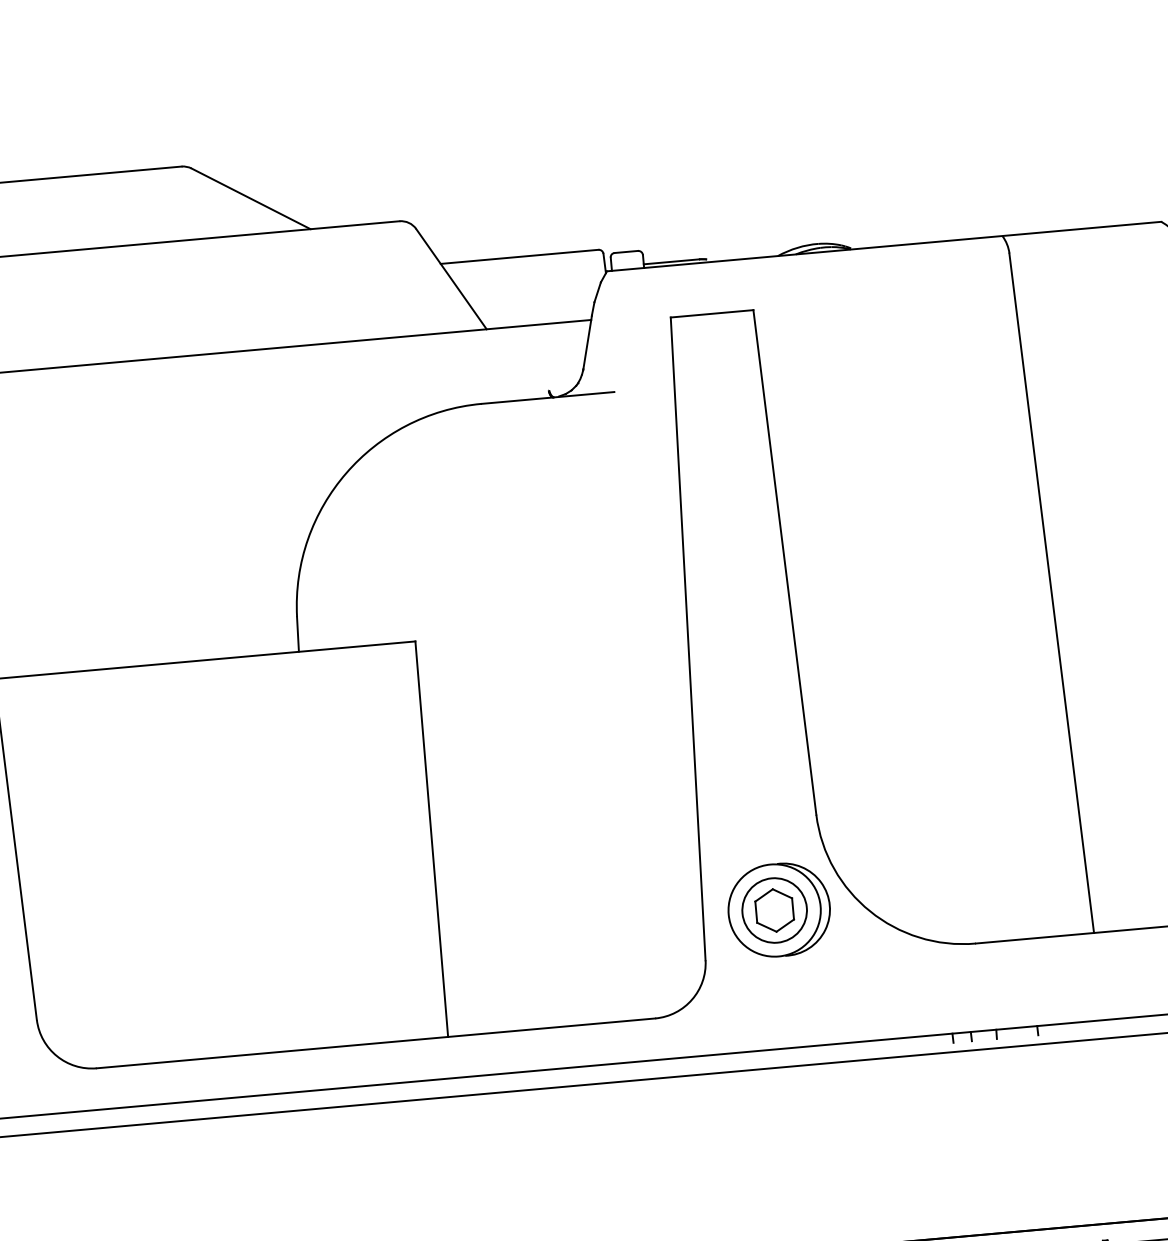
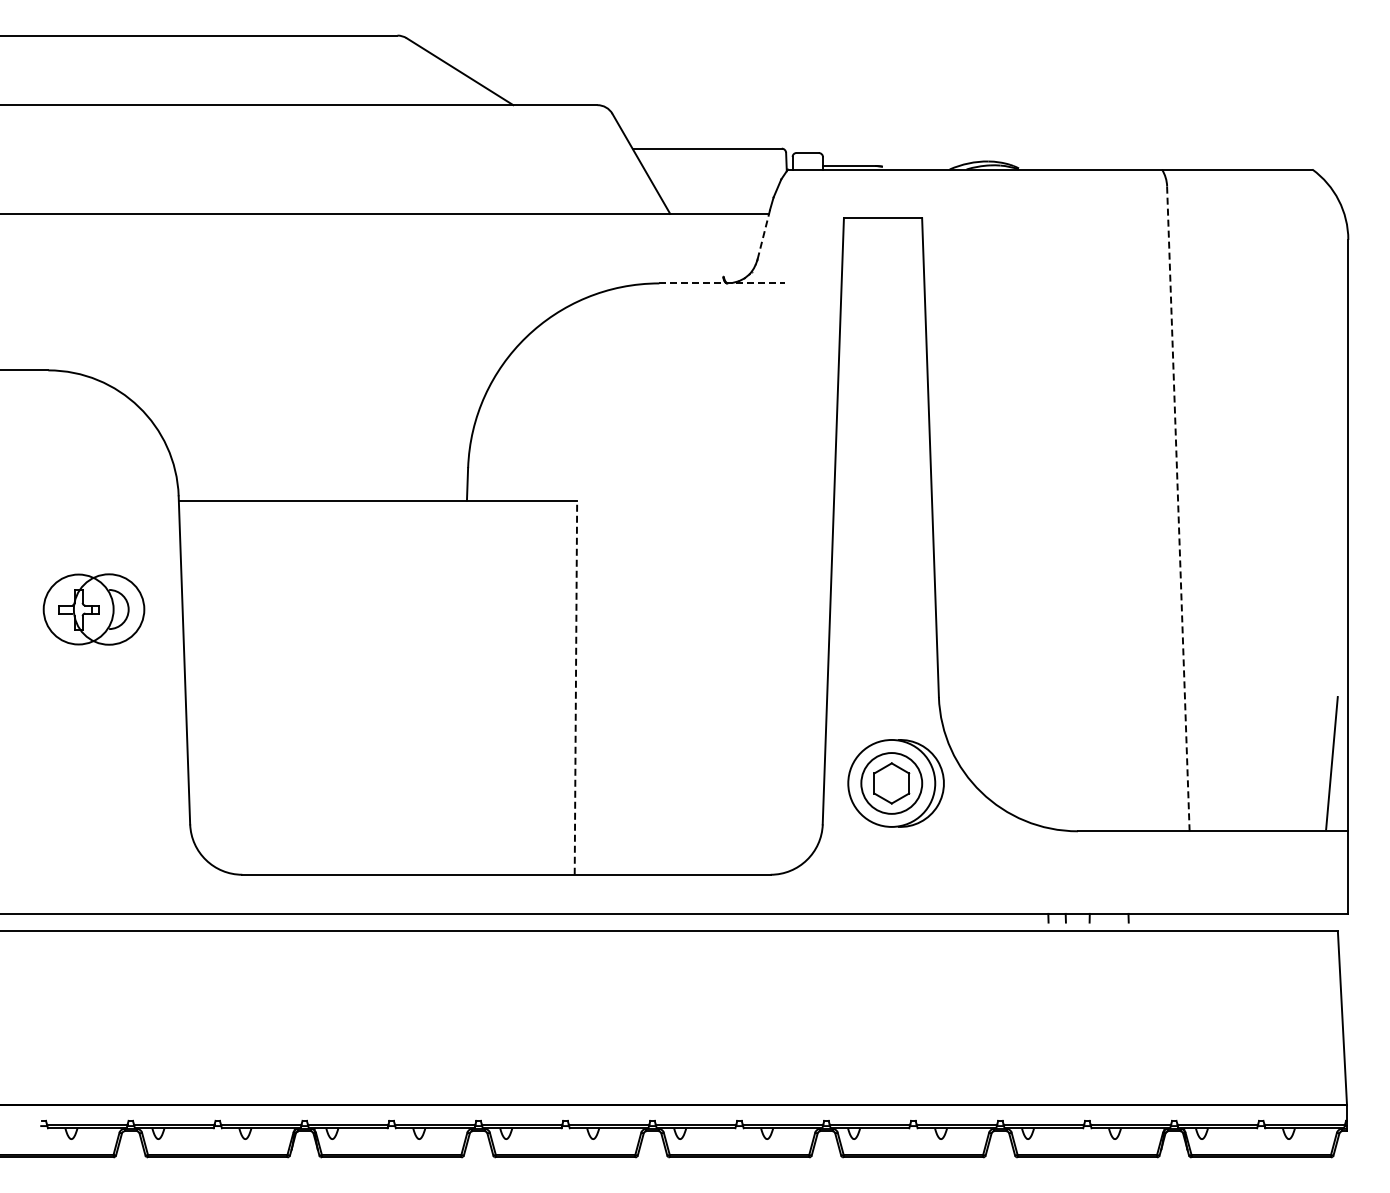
line: (587, 342) -> (763, 234), solid -> dashed
line: (548, 397) -> (722, 283), solid -> dashed
line: (1051, 592) -> (1178, 508), solid -> dashed
line: (431, 838) -> (575, 687), solid -> dashed

